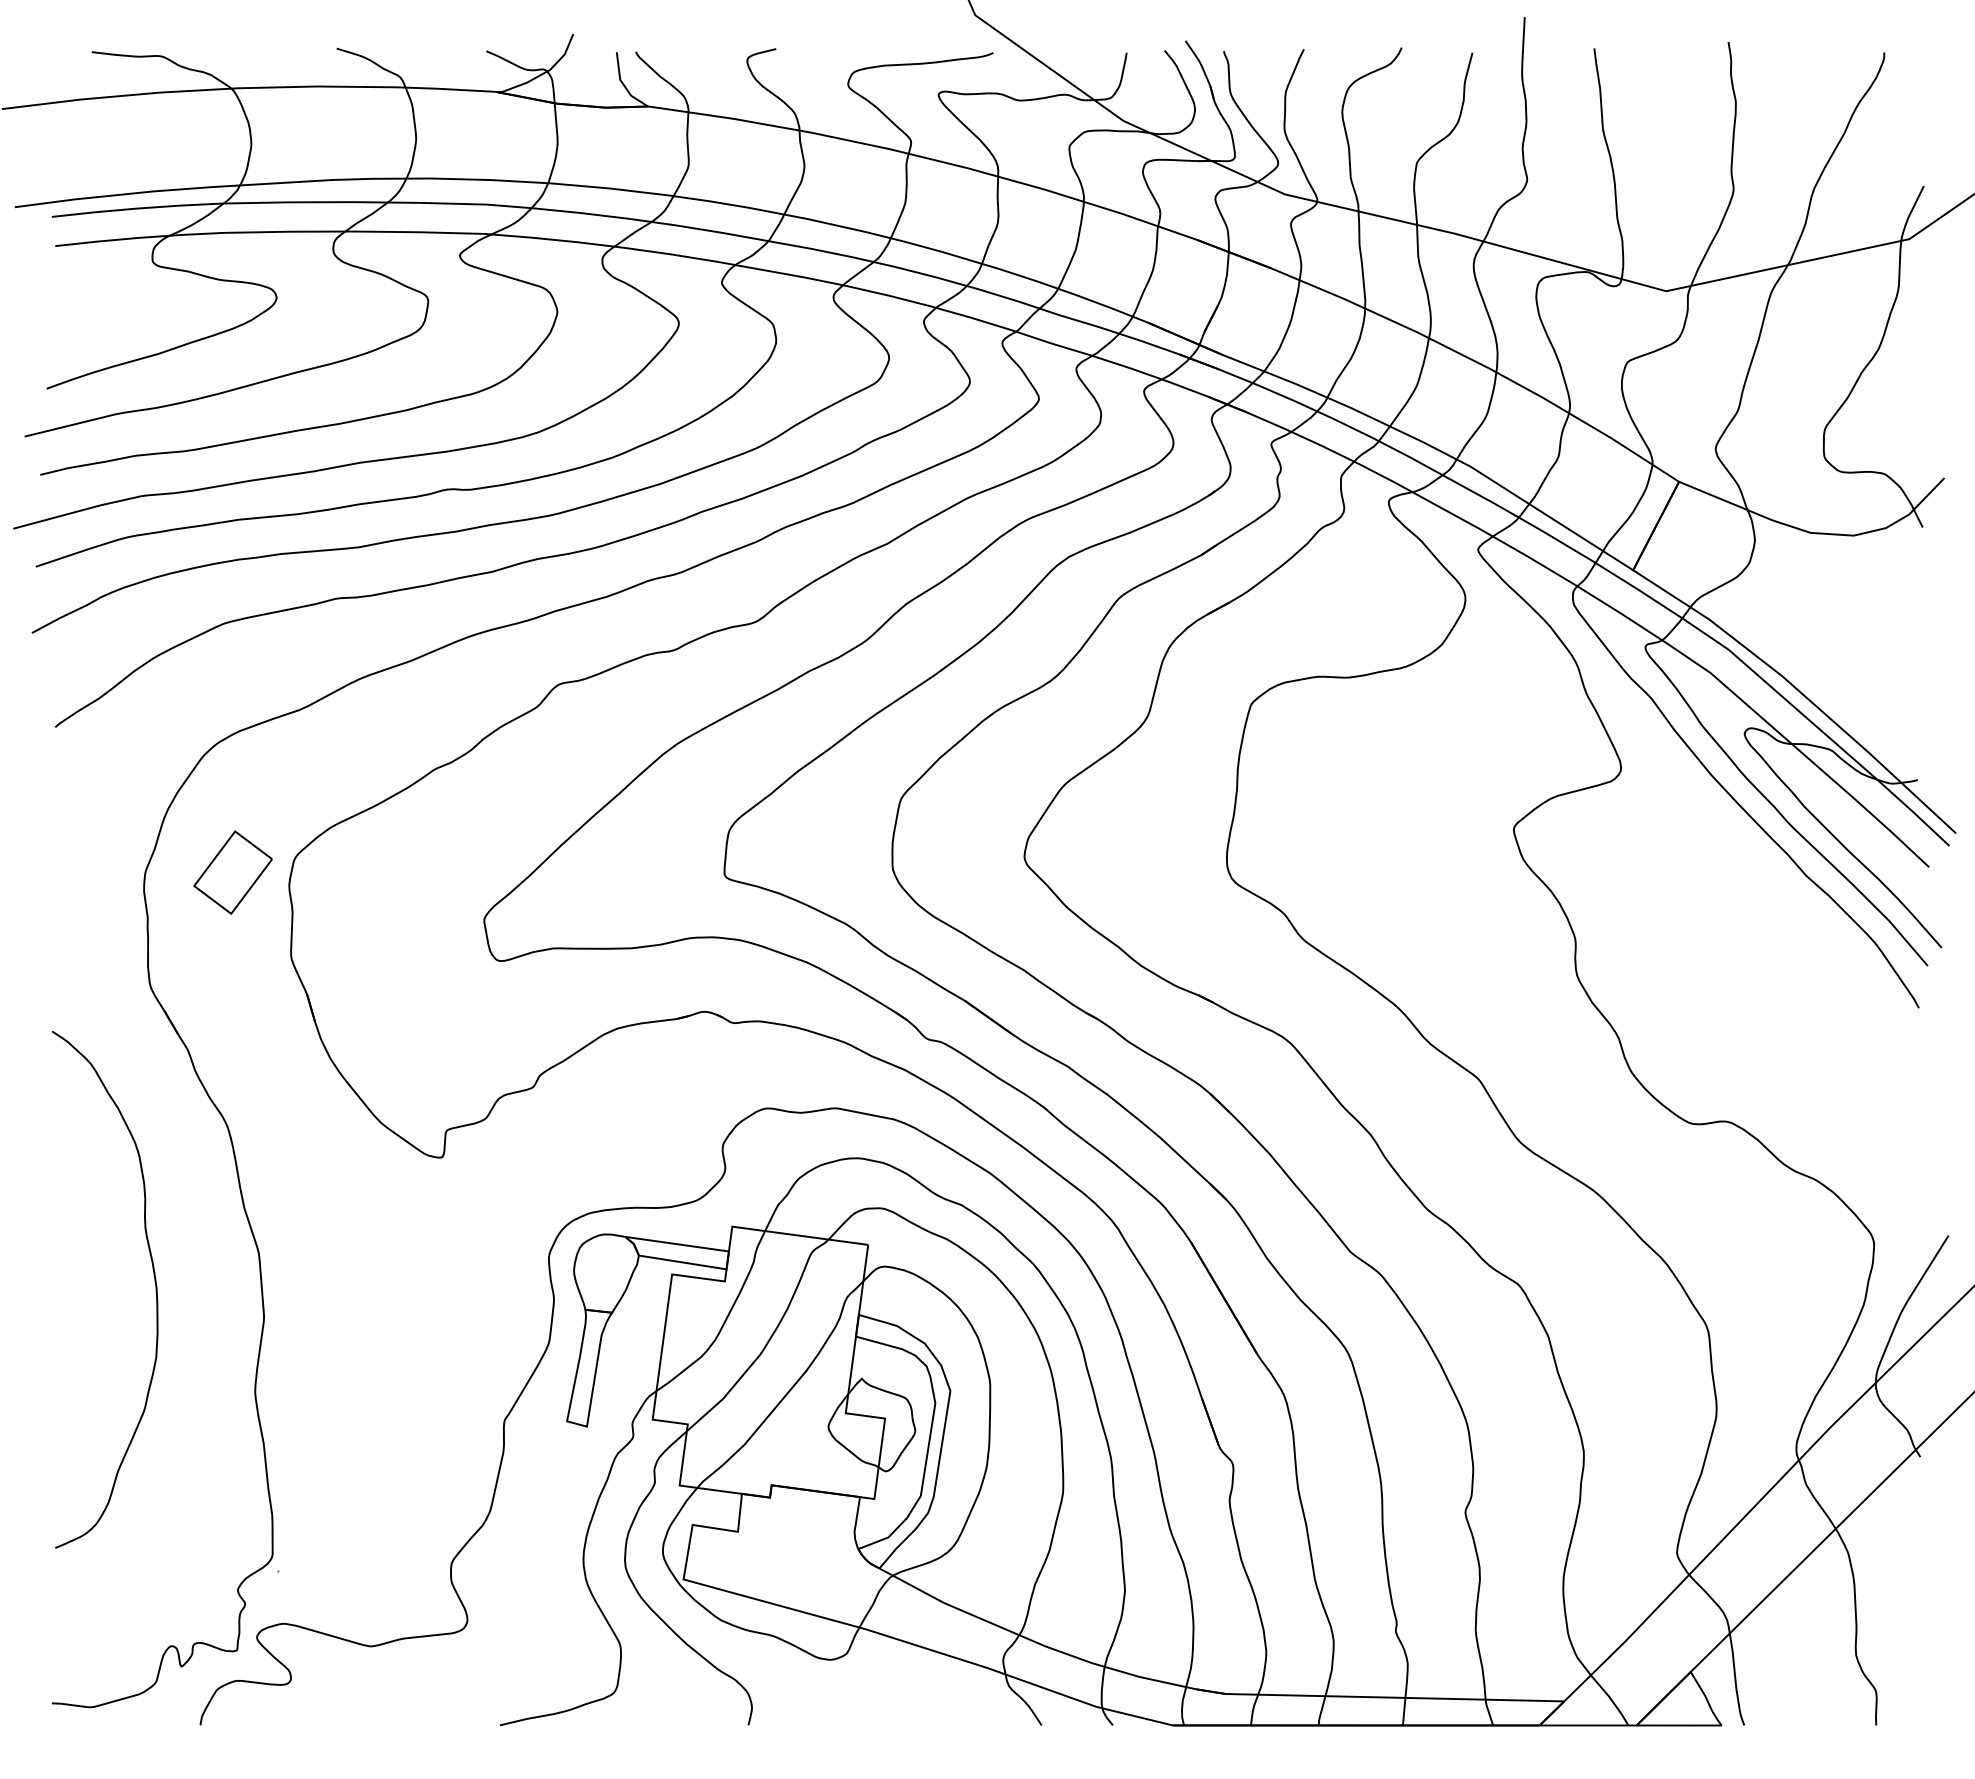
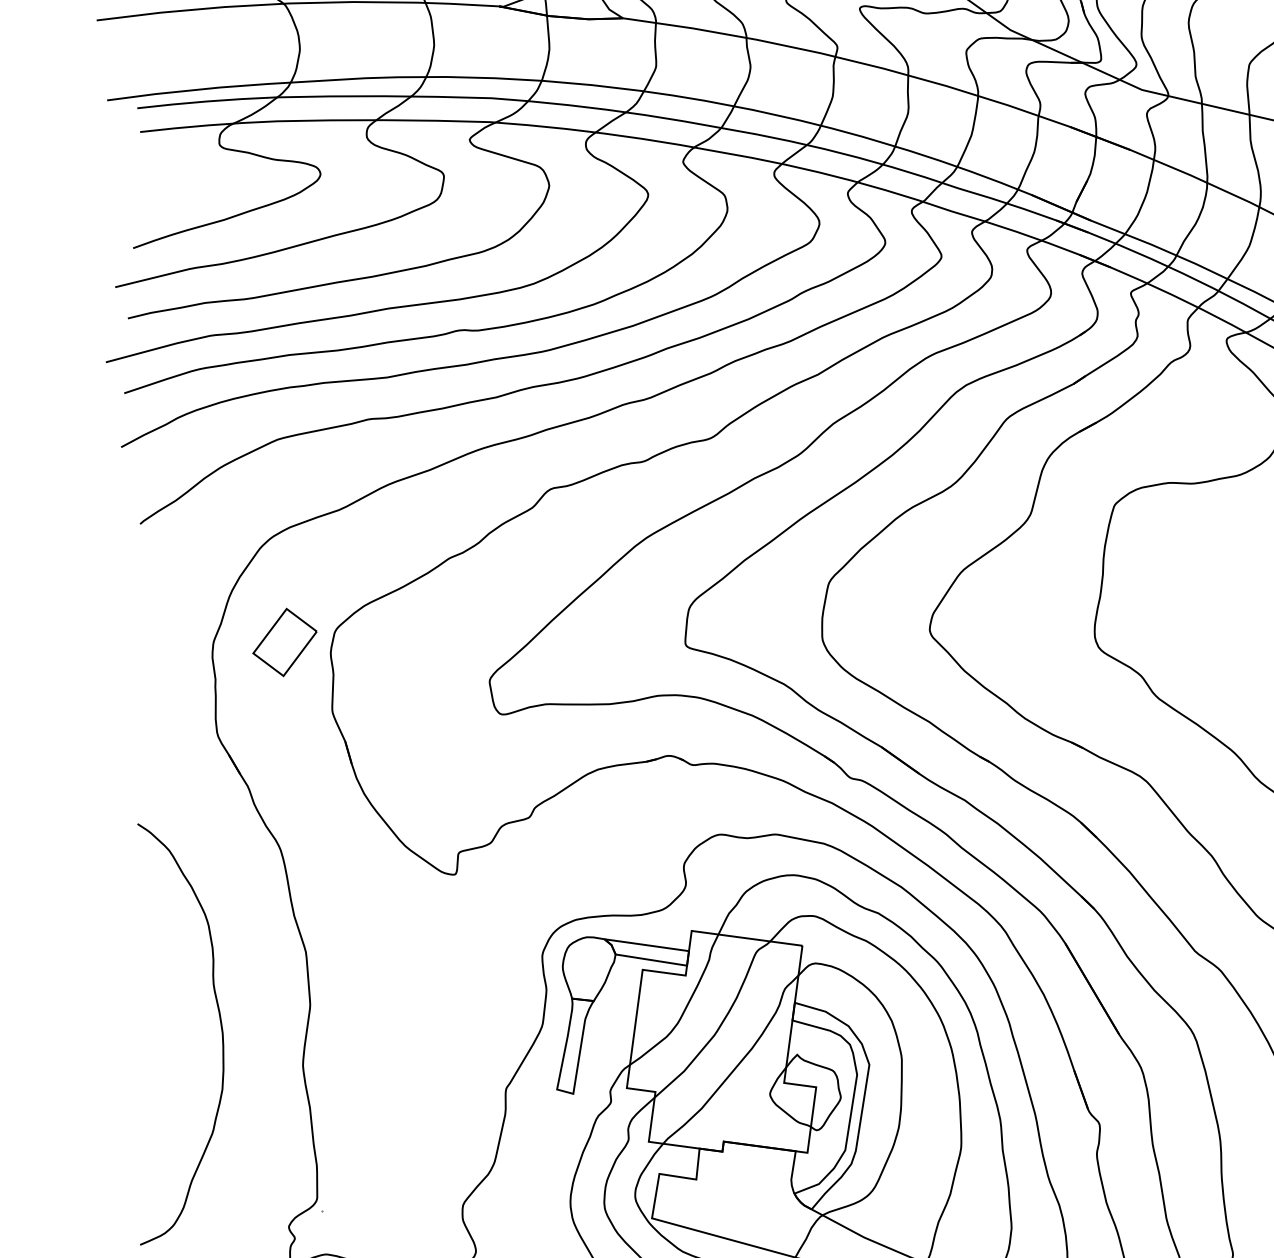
curve: (154, 1282) -> (220, 1028), moved

